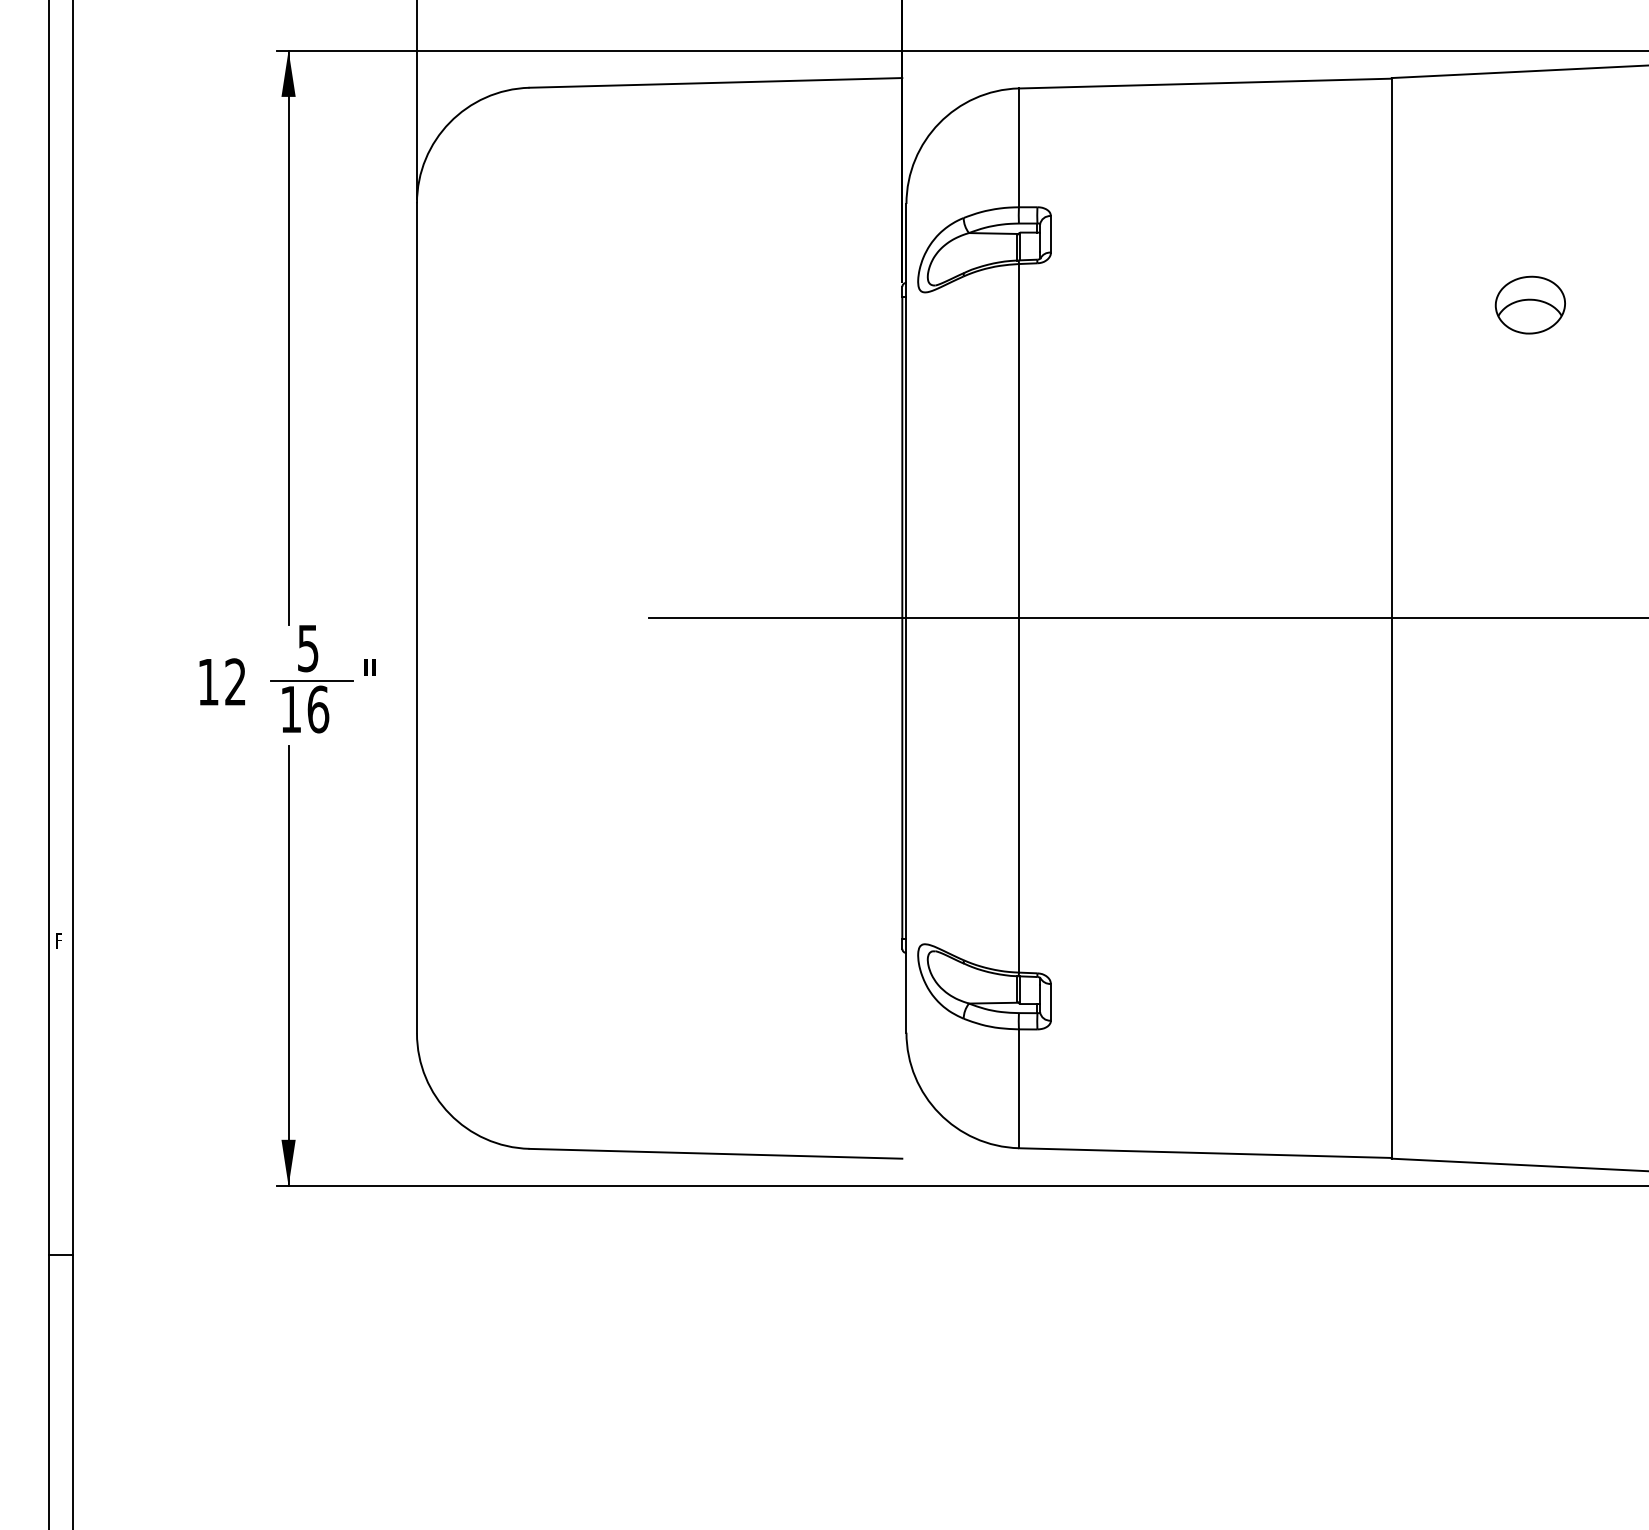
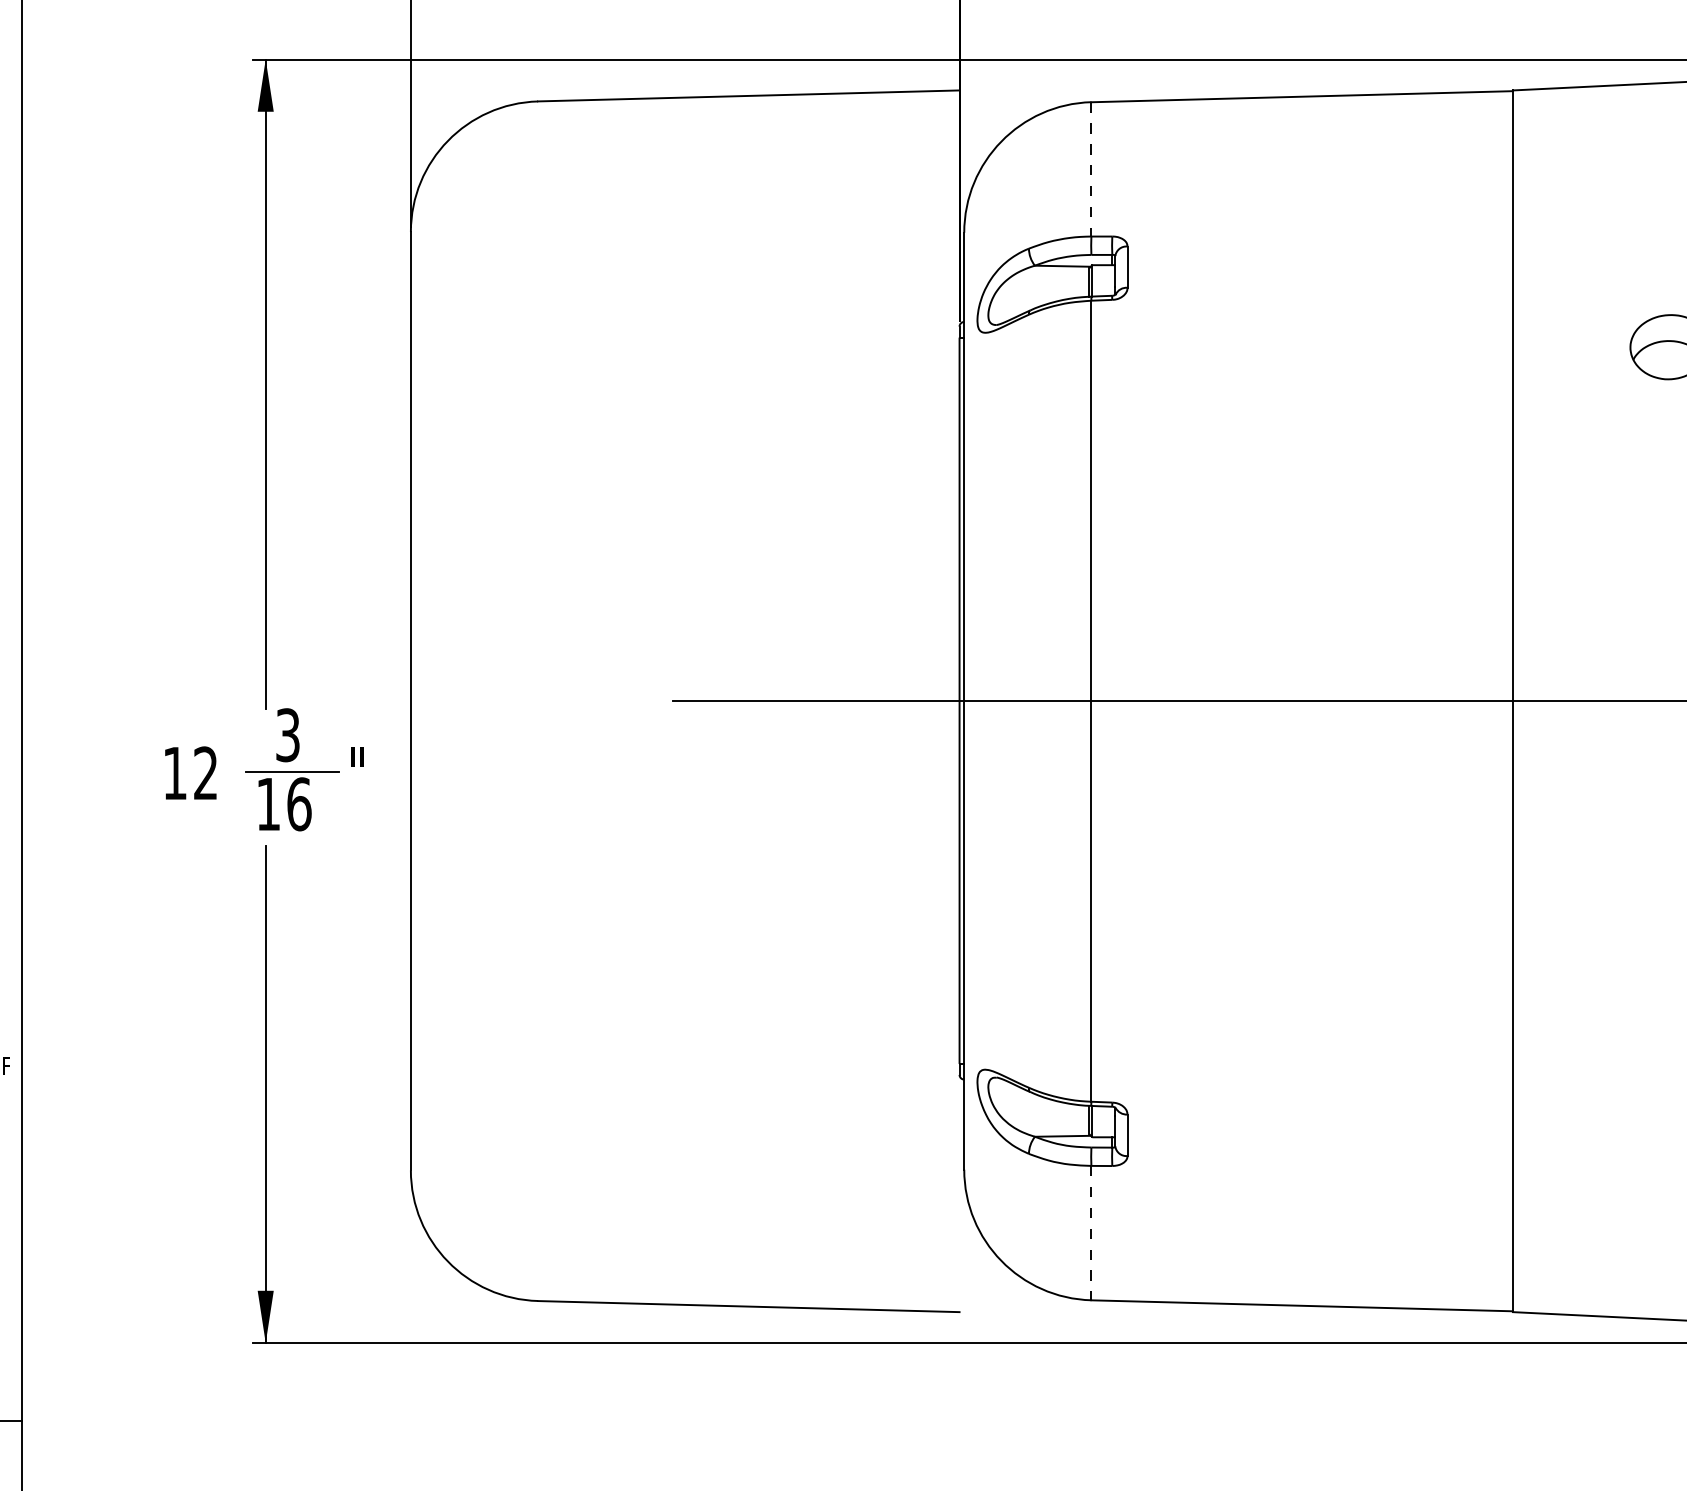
line: (1018, 148) -> (1090, 170), solid -> dashed
text: (308, 647) -> (288, 734), 5 -> 3
line: (1018, 1089) -> (1090, 1233), solid -> dashed

